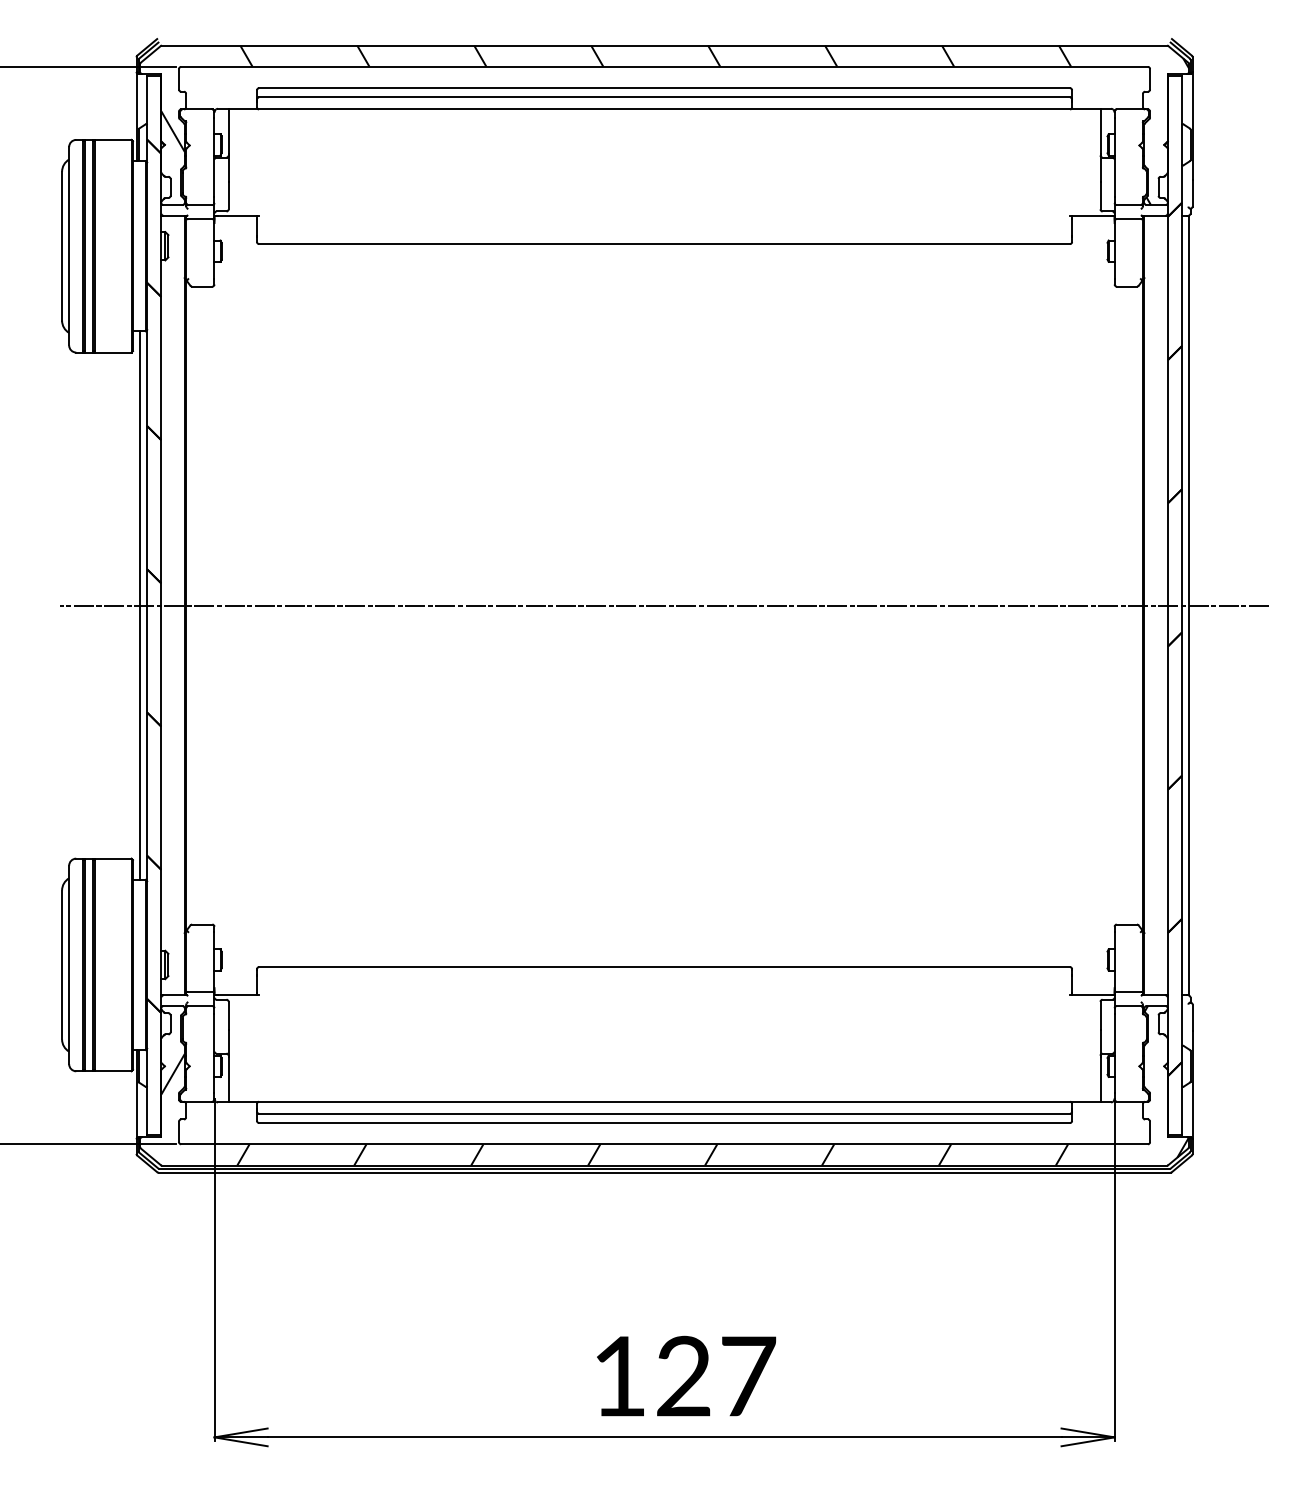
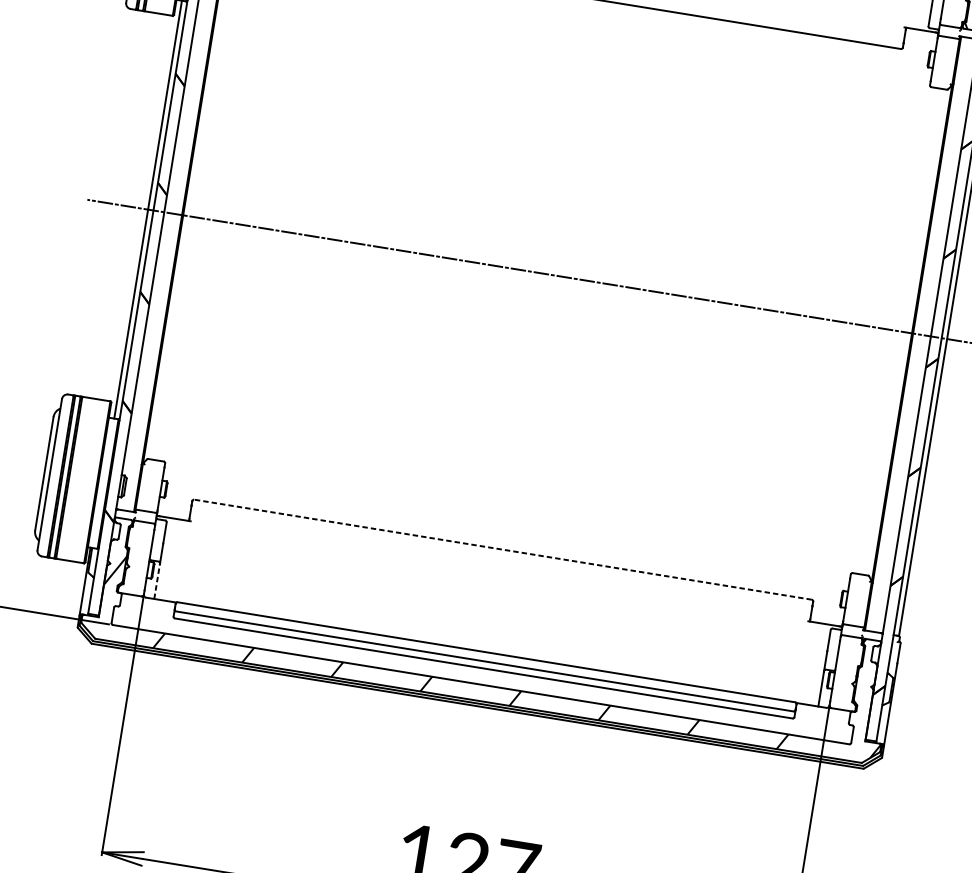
line: (664, 967) -> (502, 550), solid -> dashed
line: (228, 1079) -> (157, 581), solid -> dashed

